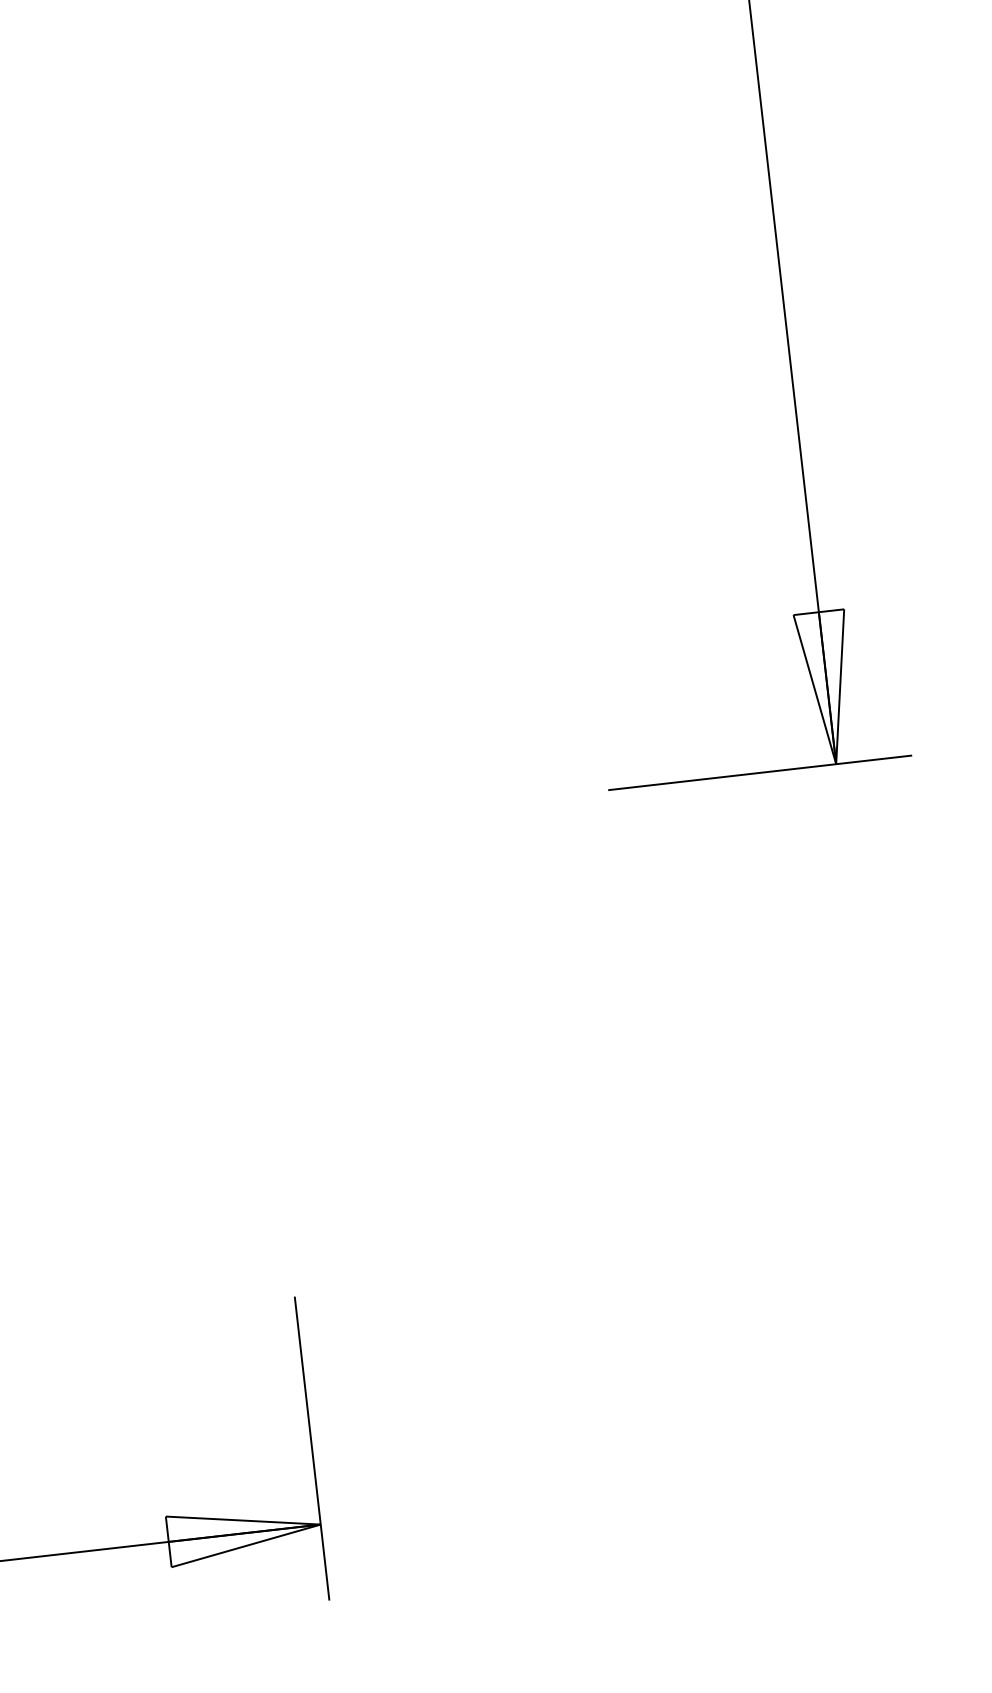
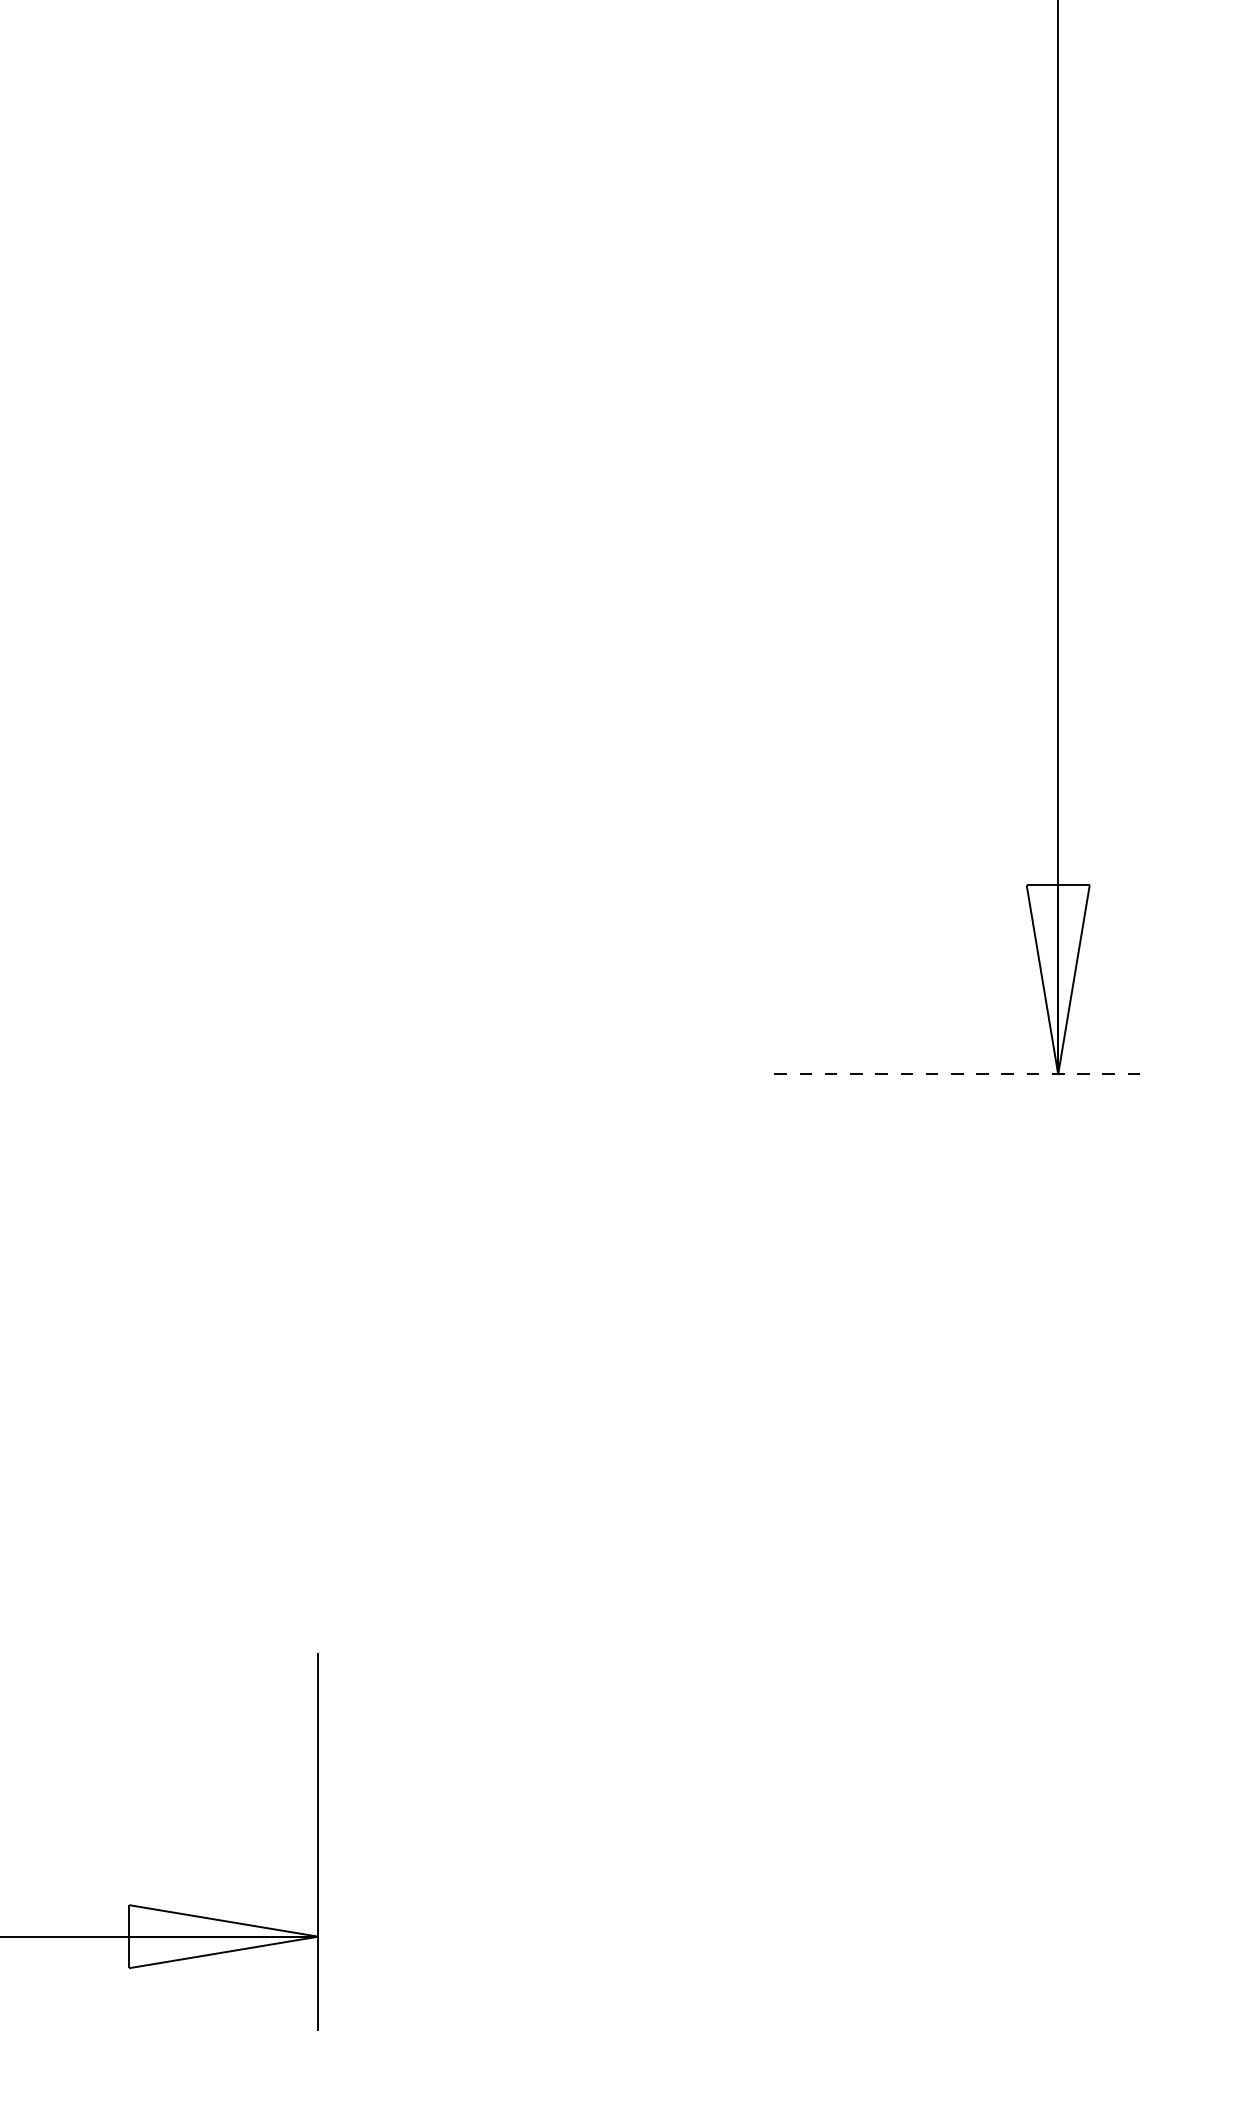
line: (760, 772) -> (964, 1074), solid -> dashed

